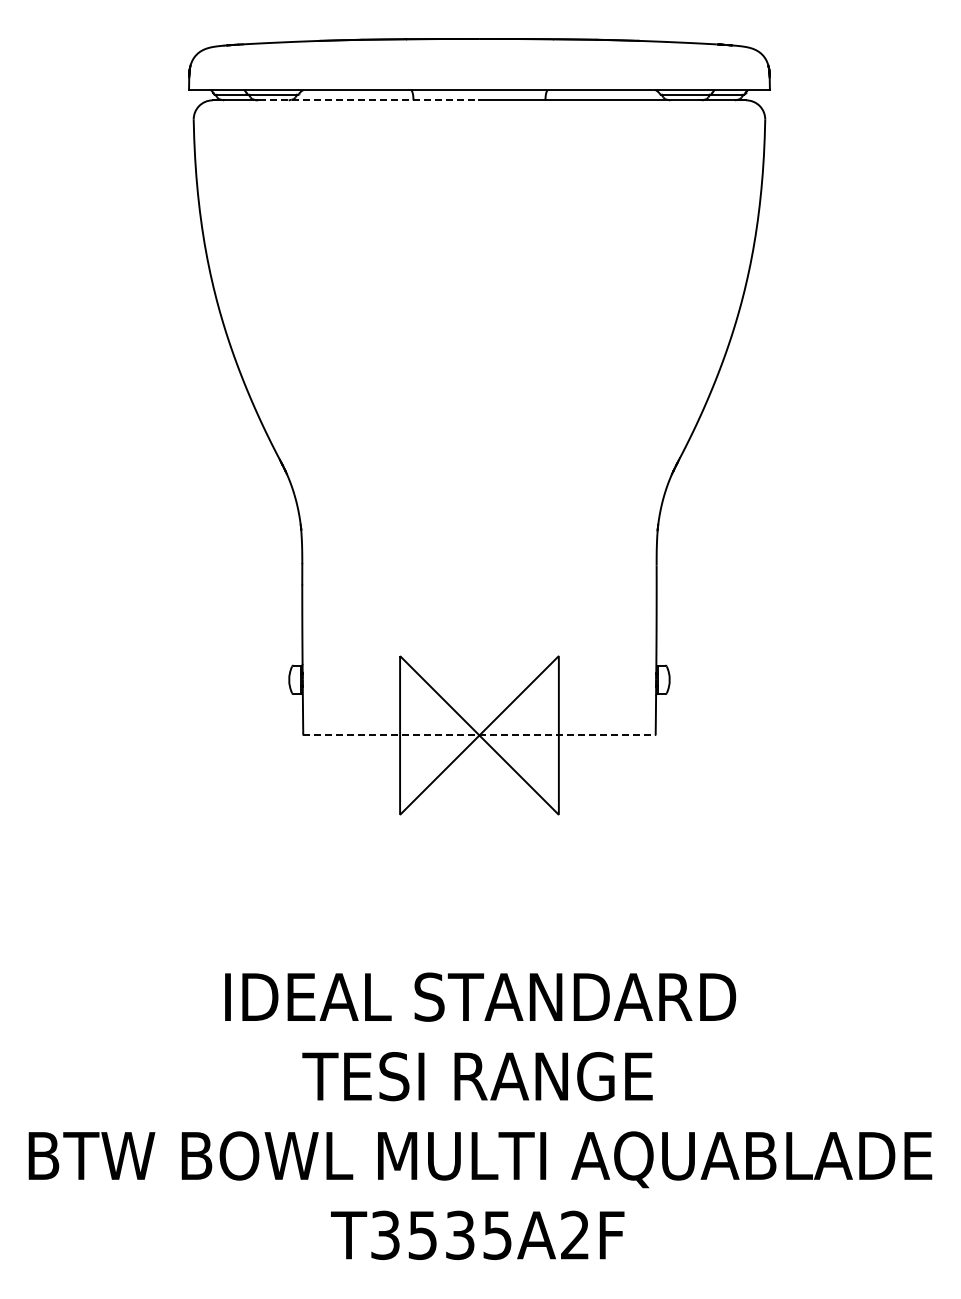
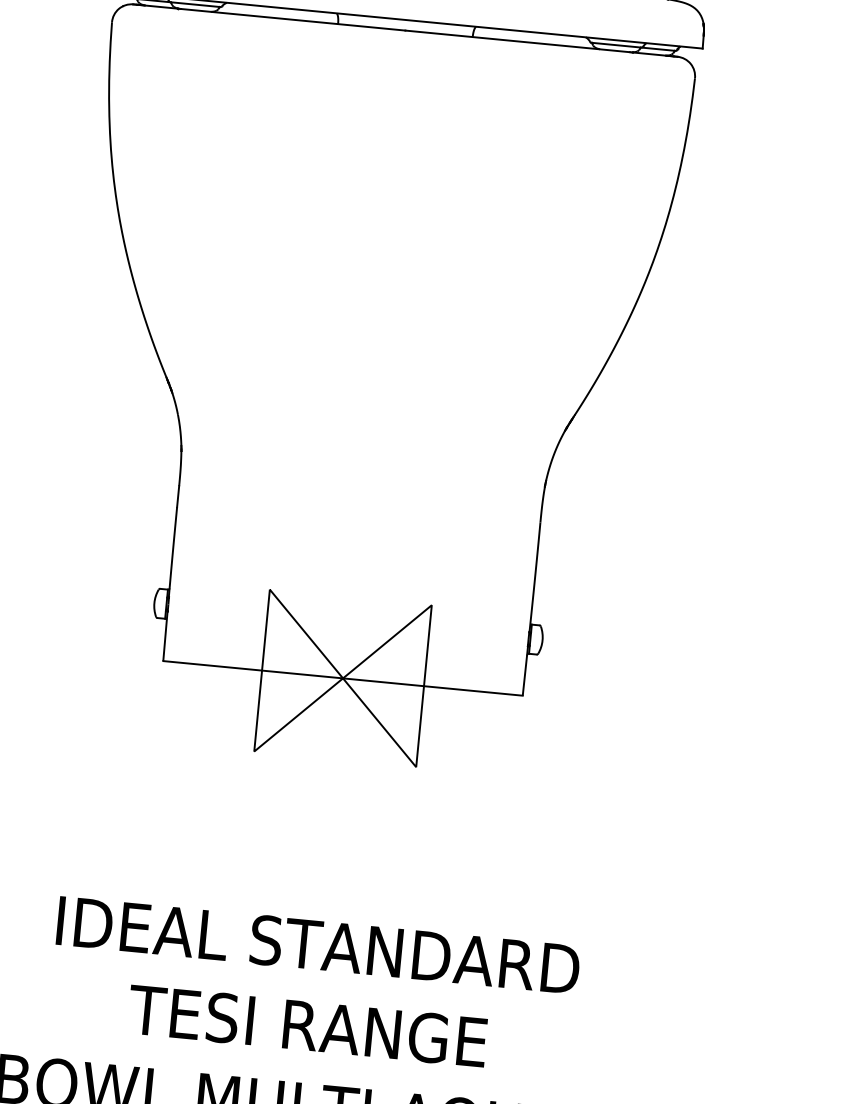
line: (369, 100) -> (293, 19), dashed -> solid
line: (479, 735) -> (343, 678), dashed -> solid

